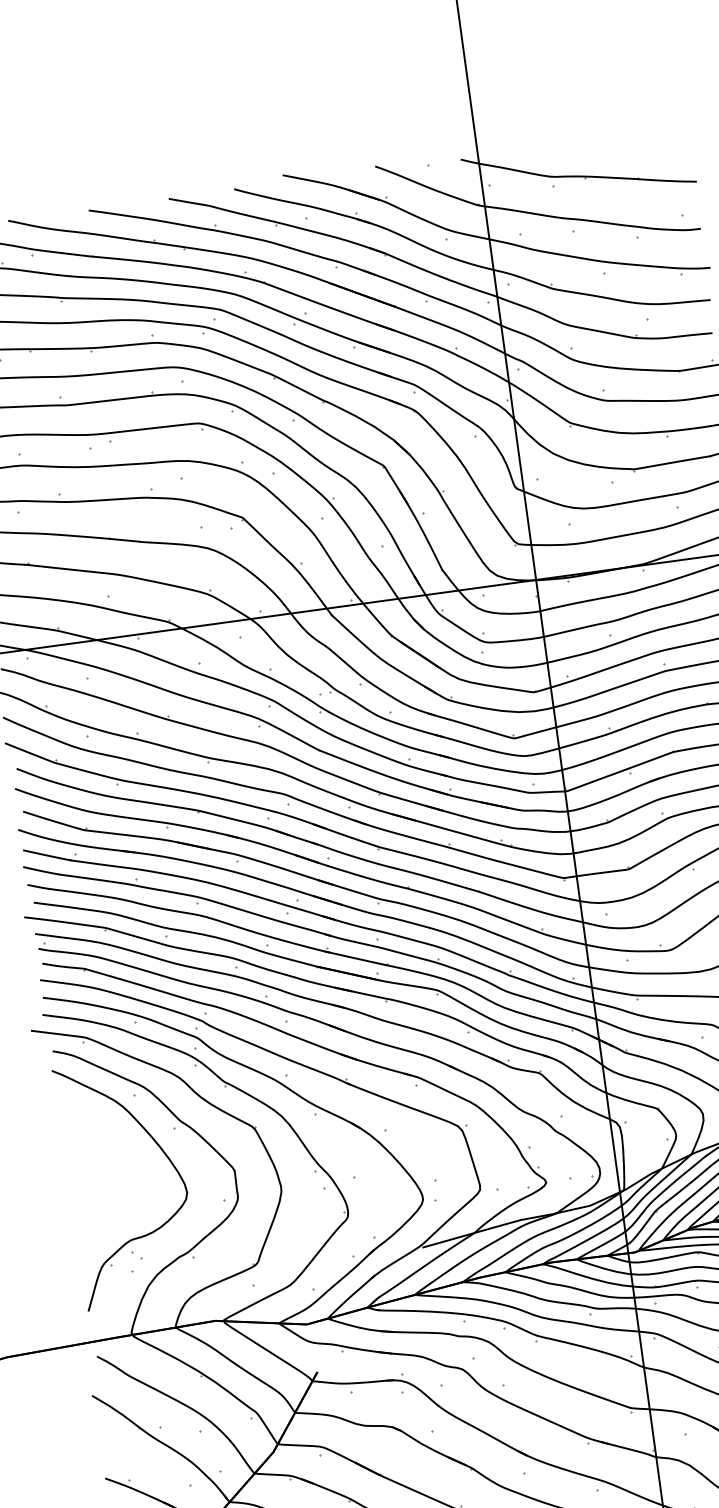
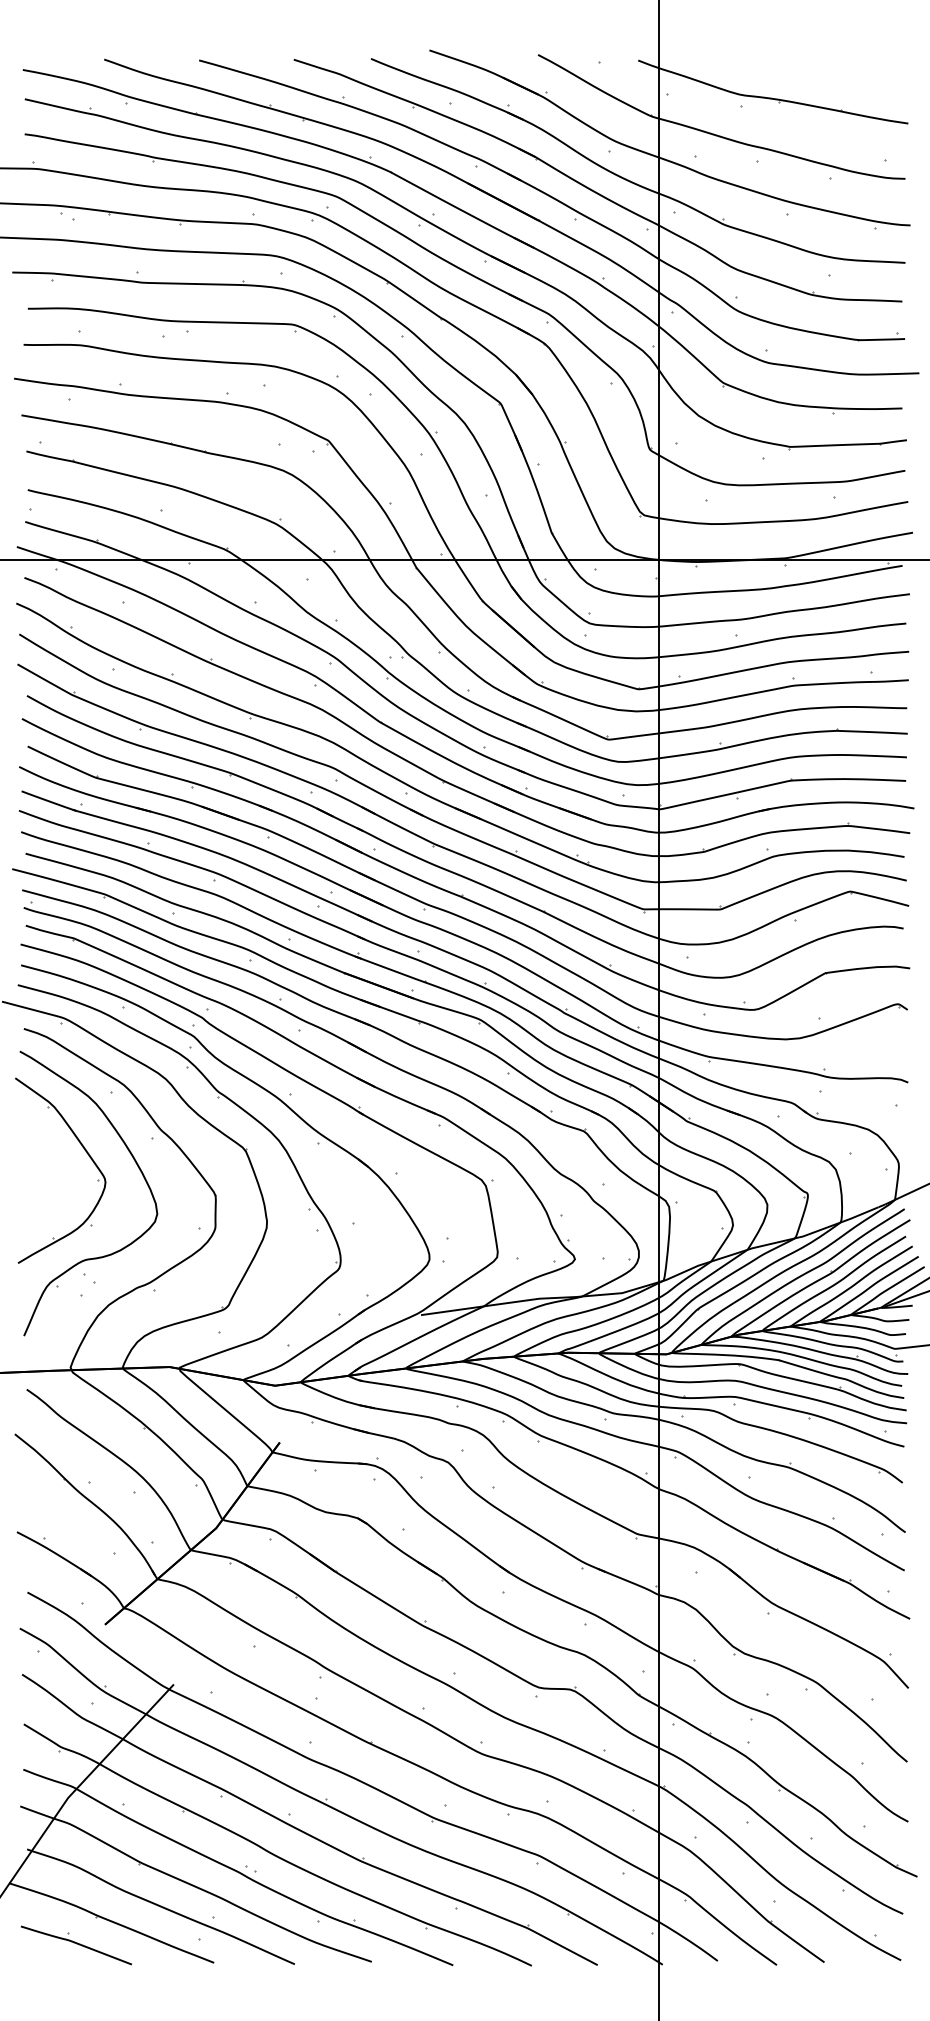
part: (120, 1149) -> (86, 1153), added

